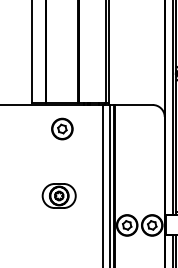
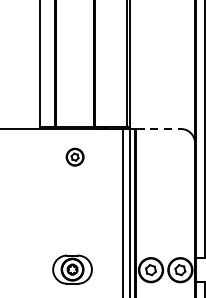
line: (134, 104) -> (159, 128), solid -> dashed
part: (62, 128) -> (75, 156), size x0.7
part: (58, 195) -> (71, 269), moved

